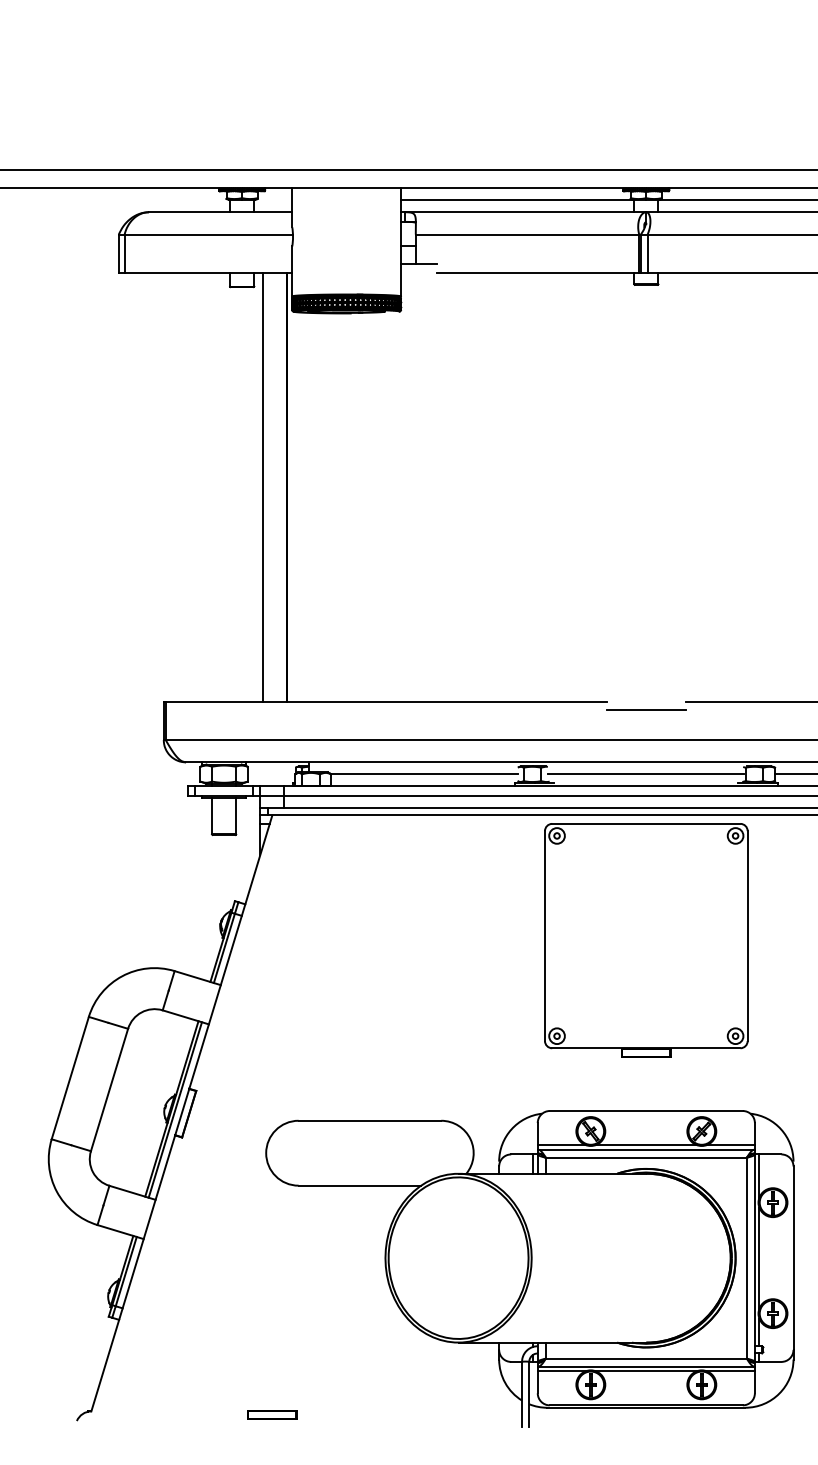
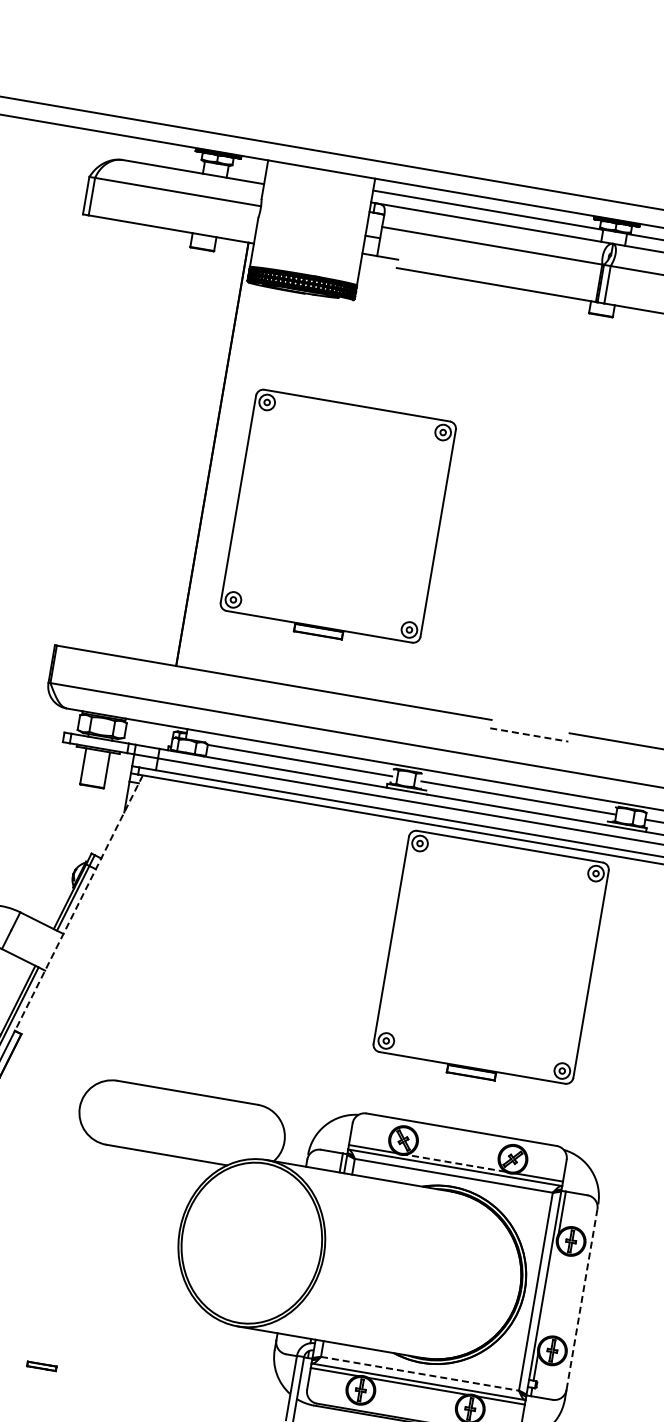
line: (262, 487) -> (188, 450), removed
part: (421, 531) -> (337, 520), added
line: (646, 710) -> (529, 734), solid -> dashed
line: (230, 952) -> (78, 903), solid -> dashed
line: (645, 1145) -> (455, 1163), solid -> dashed
line: (759, 1257) -> (548, 1293), removed
line: (793, 1258) -> (581, 1299), solid -> dashed
line: (646, 1358) -> (420, 1373), solid -> dashed
part: (272, 1414) -> (42, 1365), size x0.6

